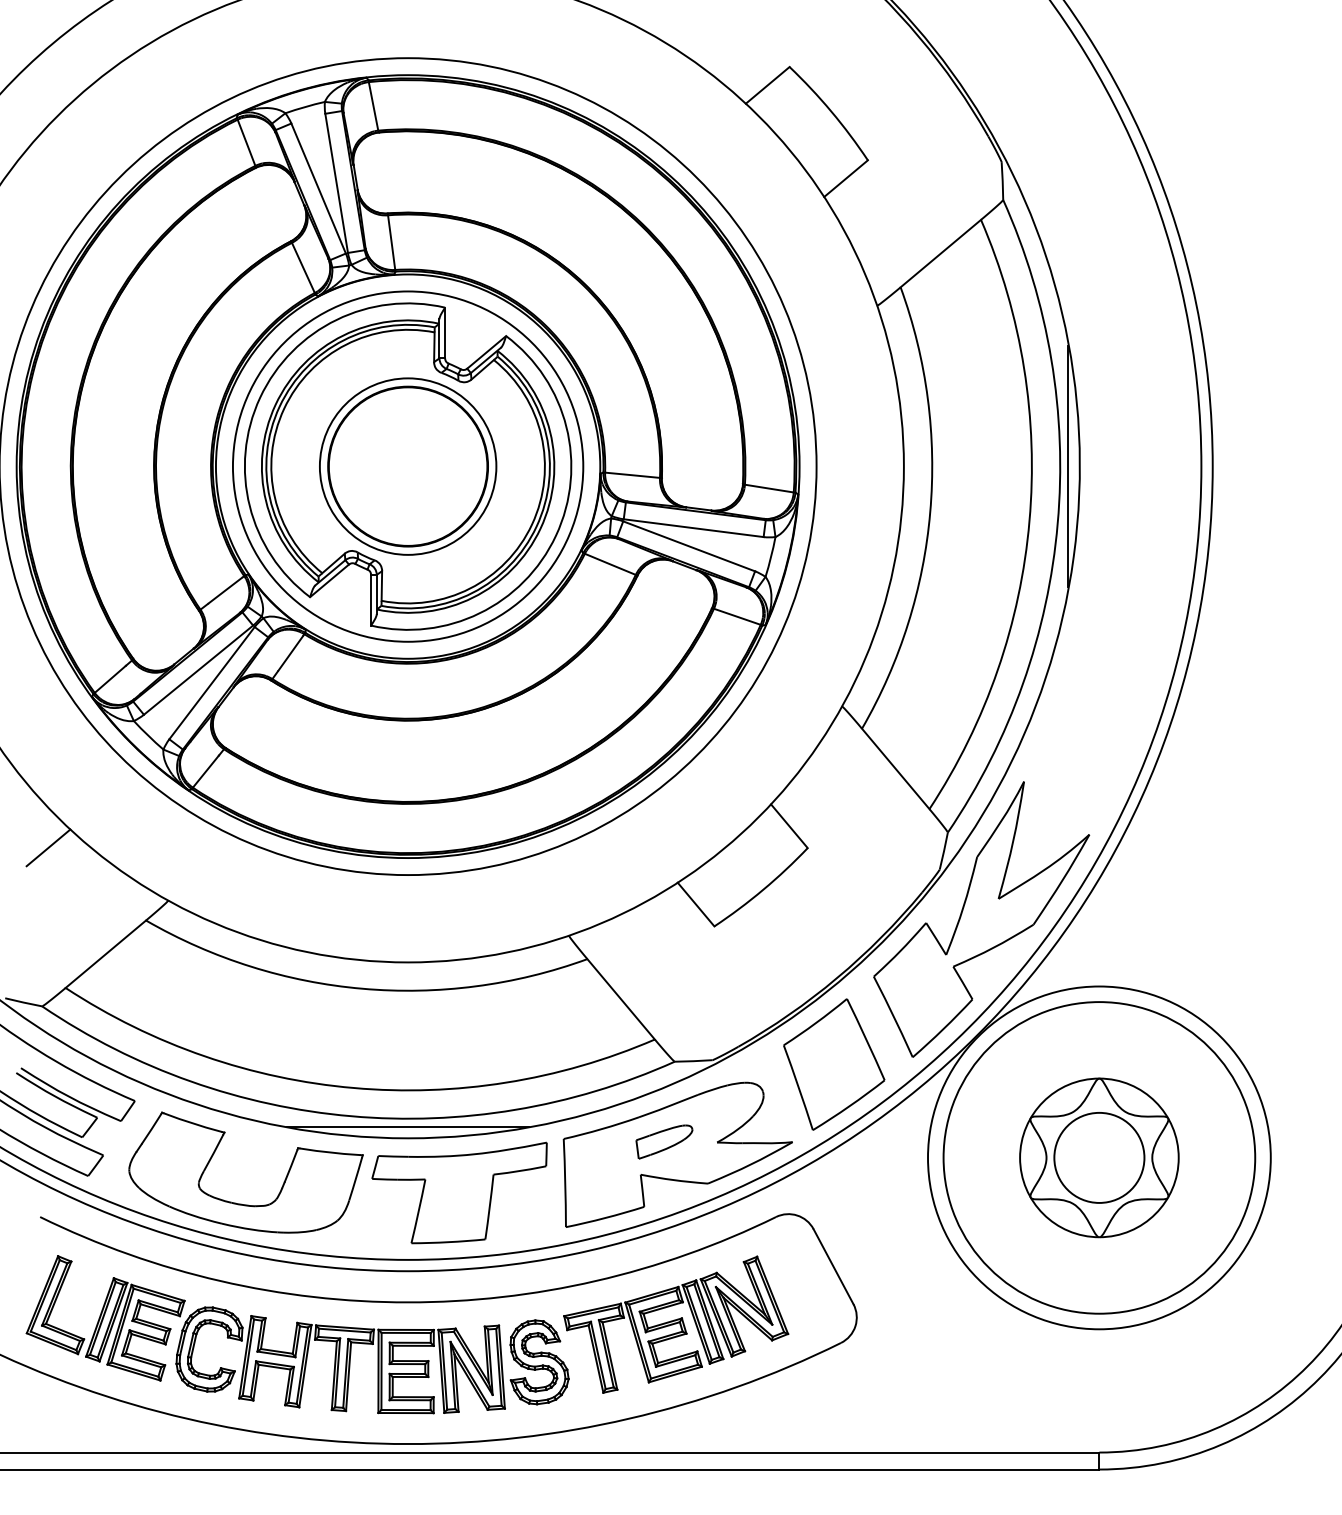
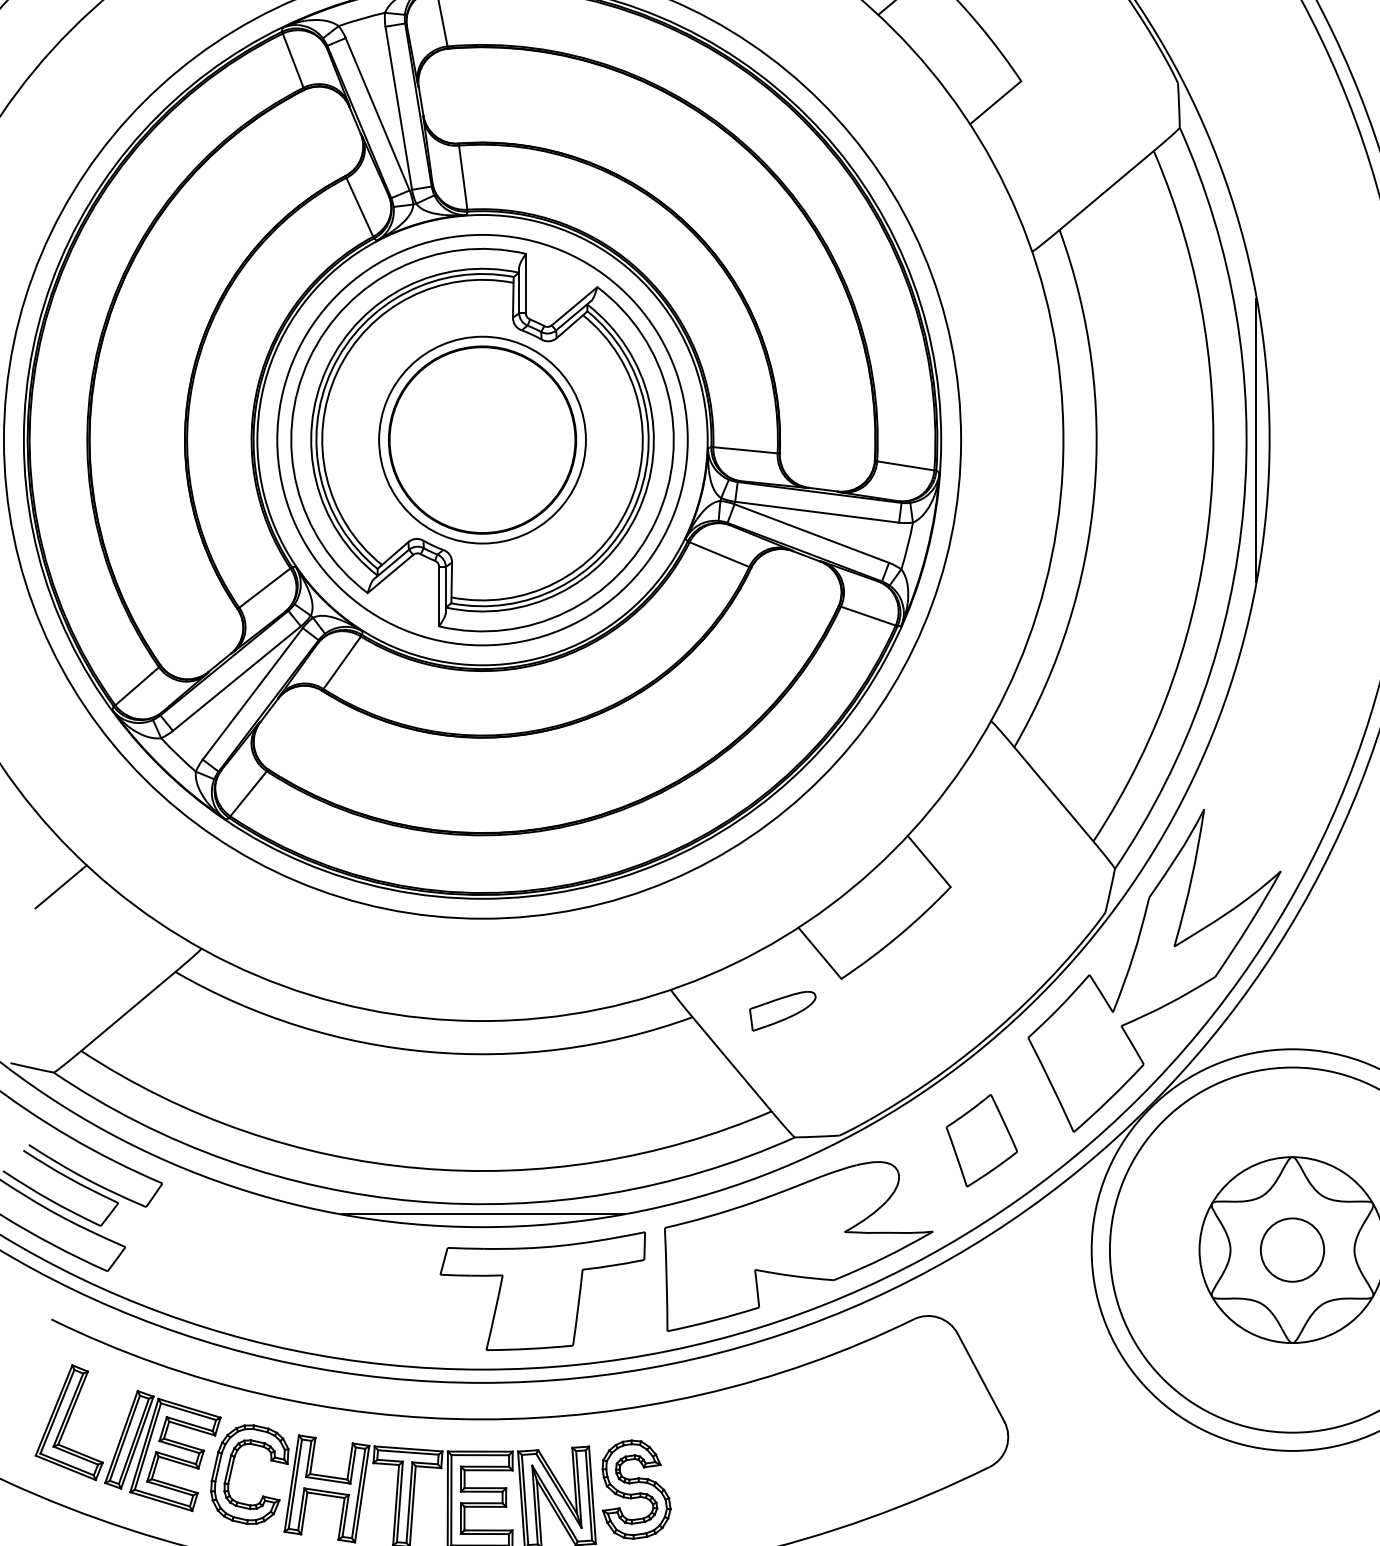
part: (834, 1064) -> (982, 1140), size x0.6
part: (664, 1141) -> (782, 1010), moved
circle: (1099, 1157) -> (1292, 1249), size x0.6
part: (241, 1203) -> (287, 1303), removed
part: (676, 1324) -> (796, 1445), removed

